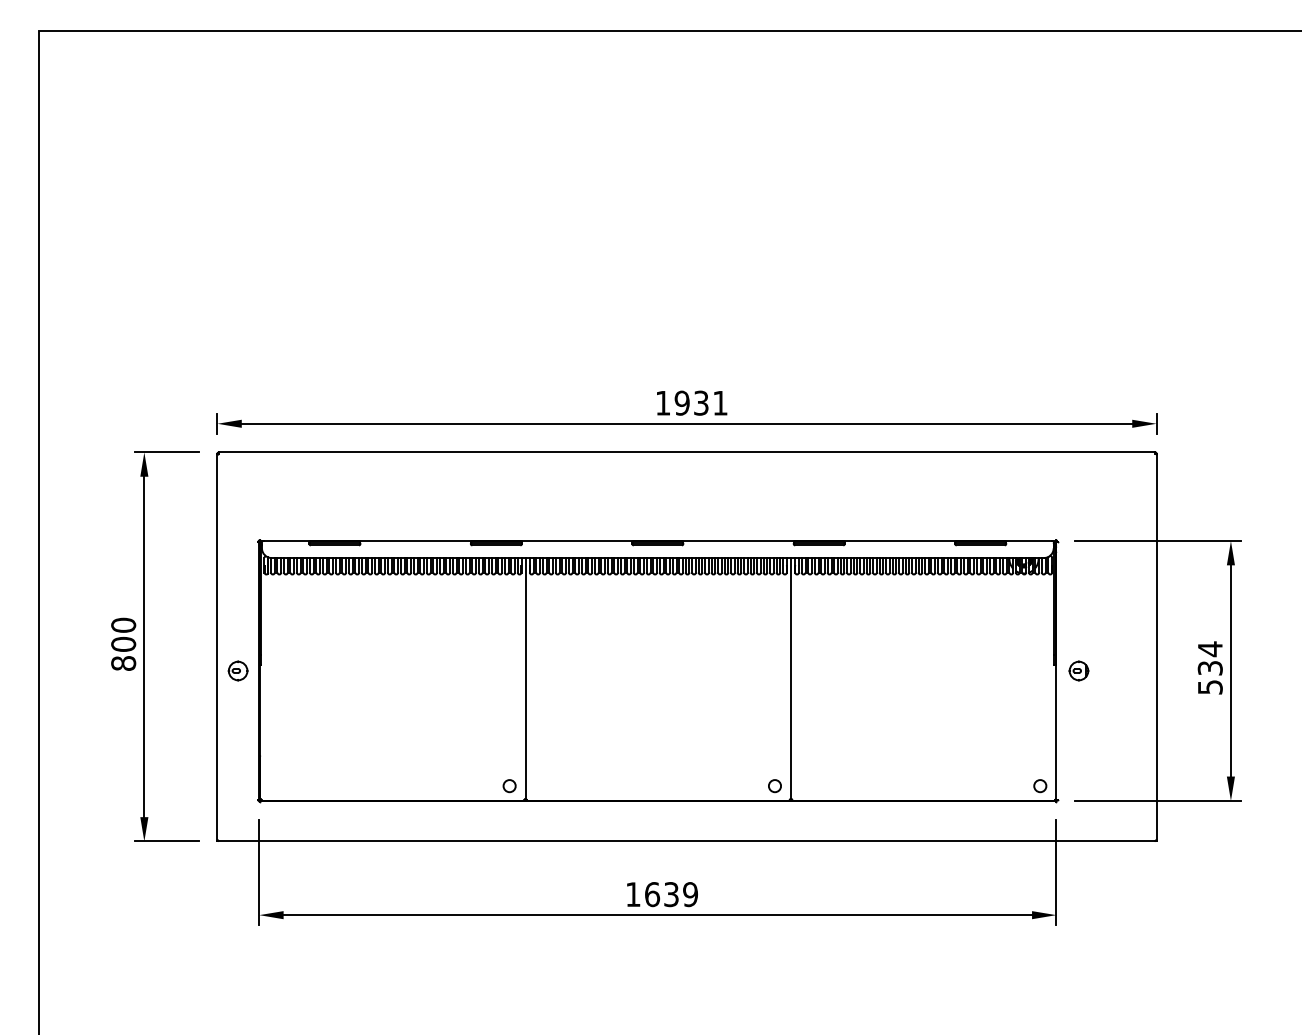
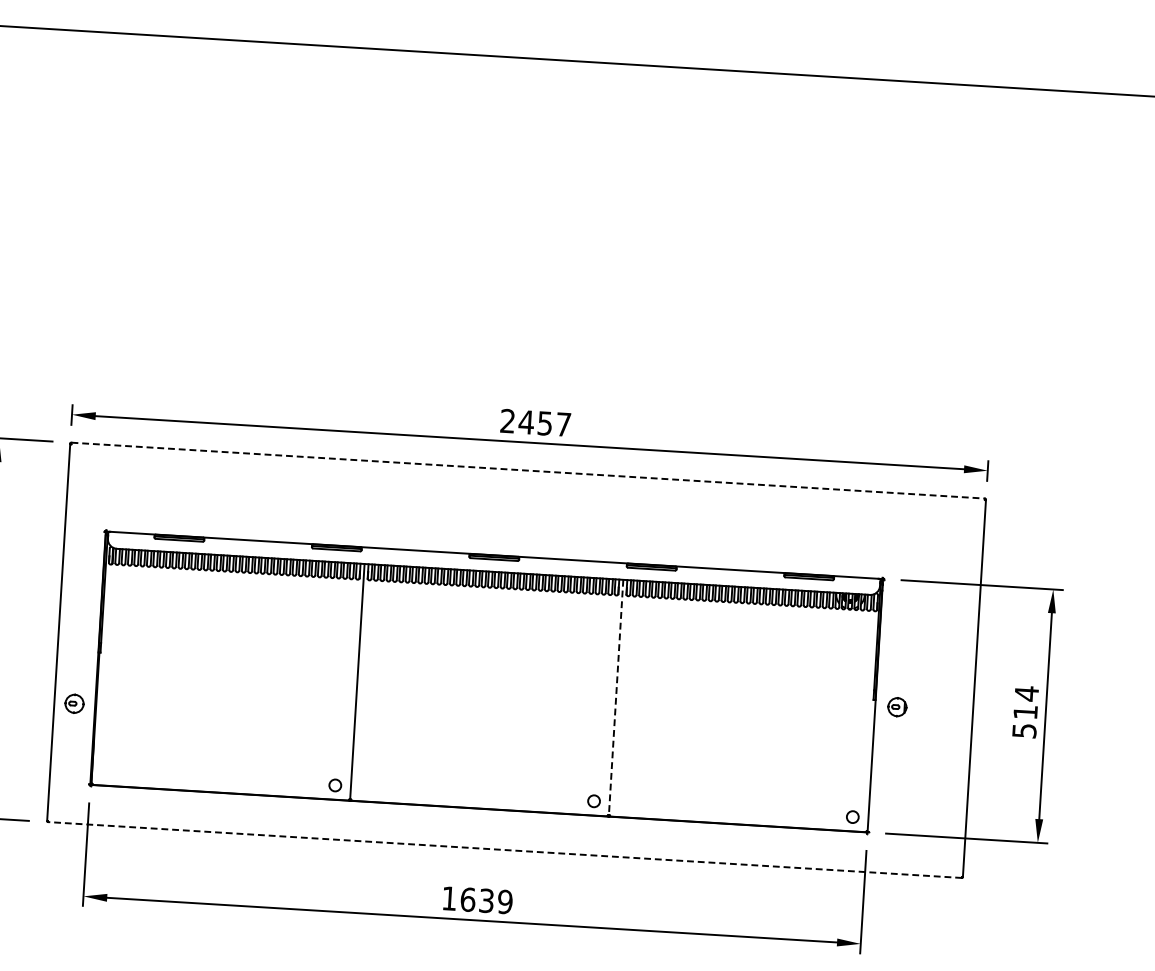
text: (691, 402) -> (535, 422), 1931 -> 2457
line: (687, 452) -> (528, 470), solid -> dashed
text: (1209, 668) -> (1024, 712), 534 -> 514
part: (237, 670) -> (73, 703), moved
line: (791, 679) -> (616, 698), solid -> dashed
line: (686, 841) -> (504, 850), solid -> dashed

